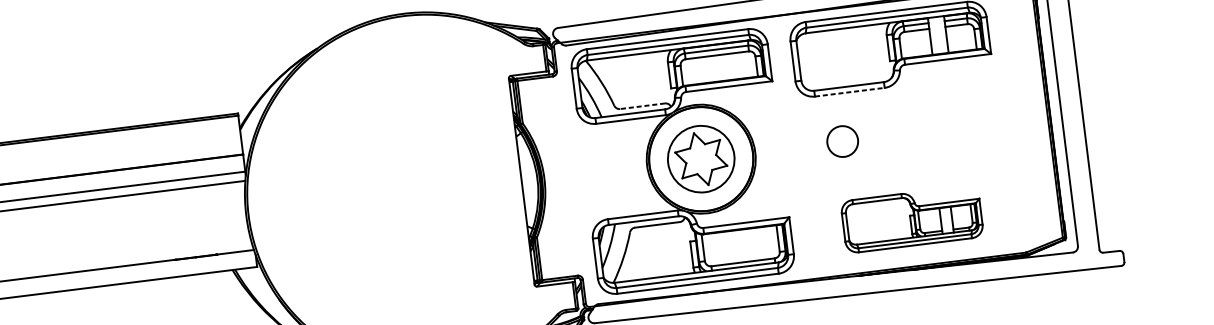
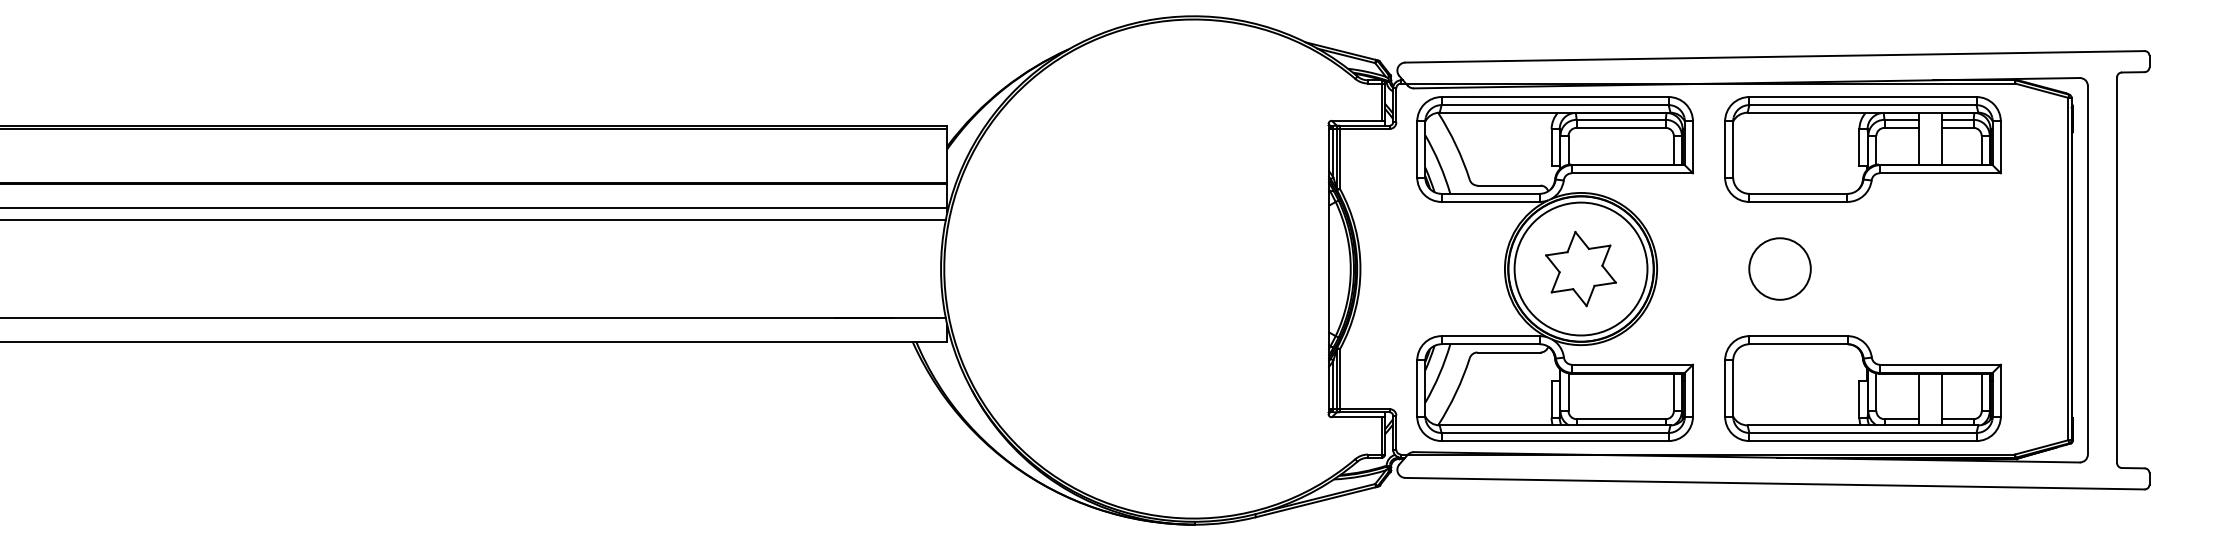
line: (849, 91) -> (1798, 201), dashed -> solid
line: (643, 106) -> (1509, 185), dashed -> solid
circle: (842, 141) -> (1779, 268), size x1.43
circle: (700, 158) -> (1580, 268), size x1.43
part: (911, 219) -> (1862, 388), size x1.43

